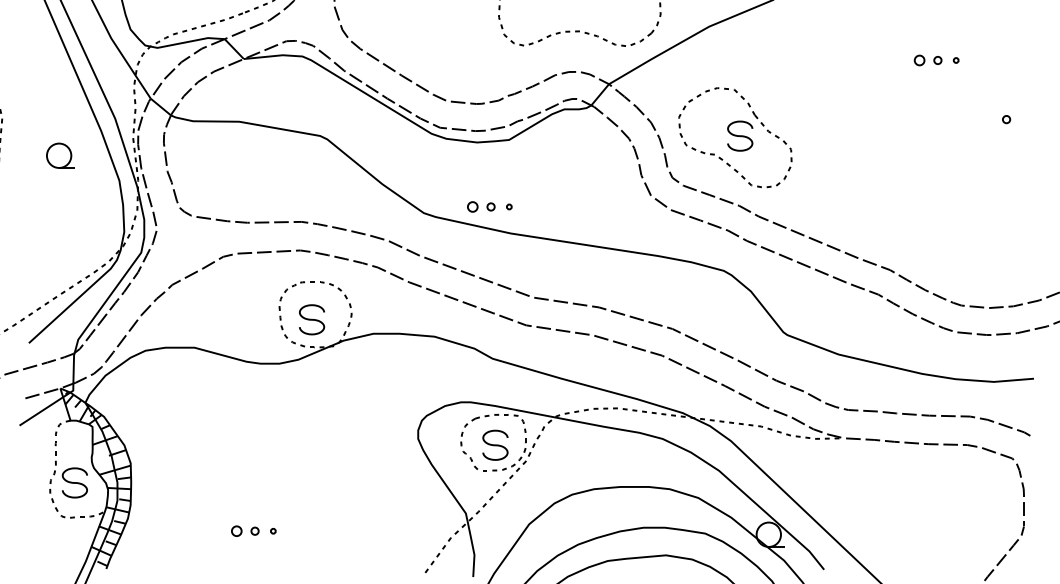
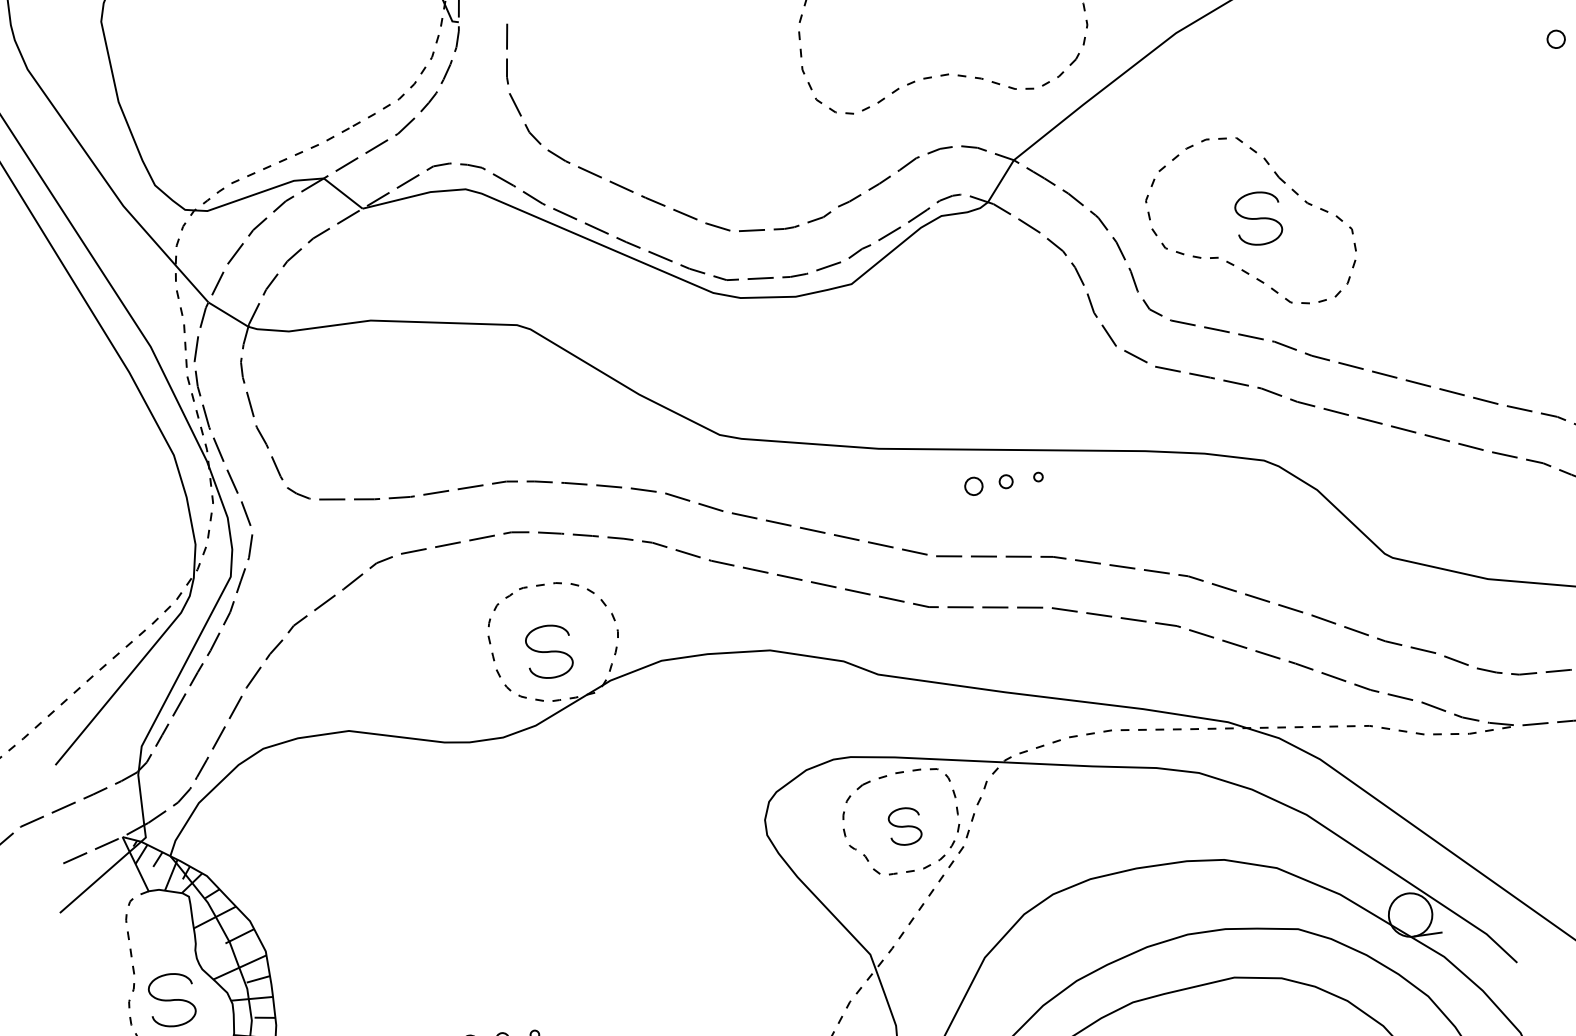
part: (60, 155) -> (63, 425), removed
part: (489, 206) -> (1003, 481), moved
part: (495, 444) -> (905, 825), size x0.7

